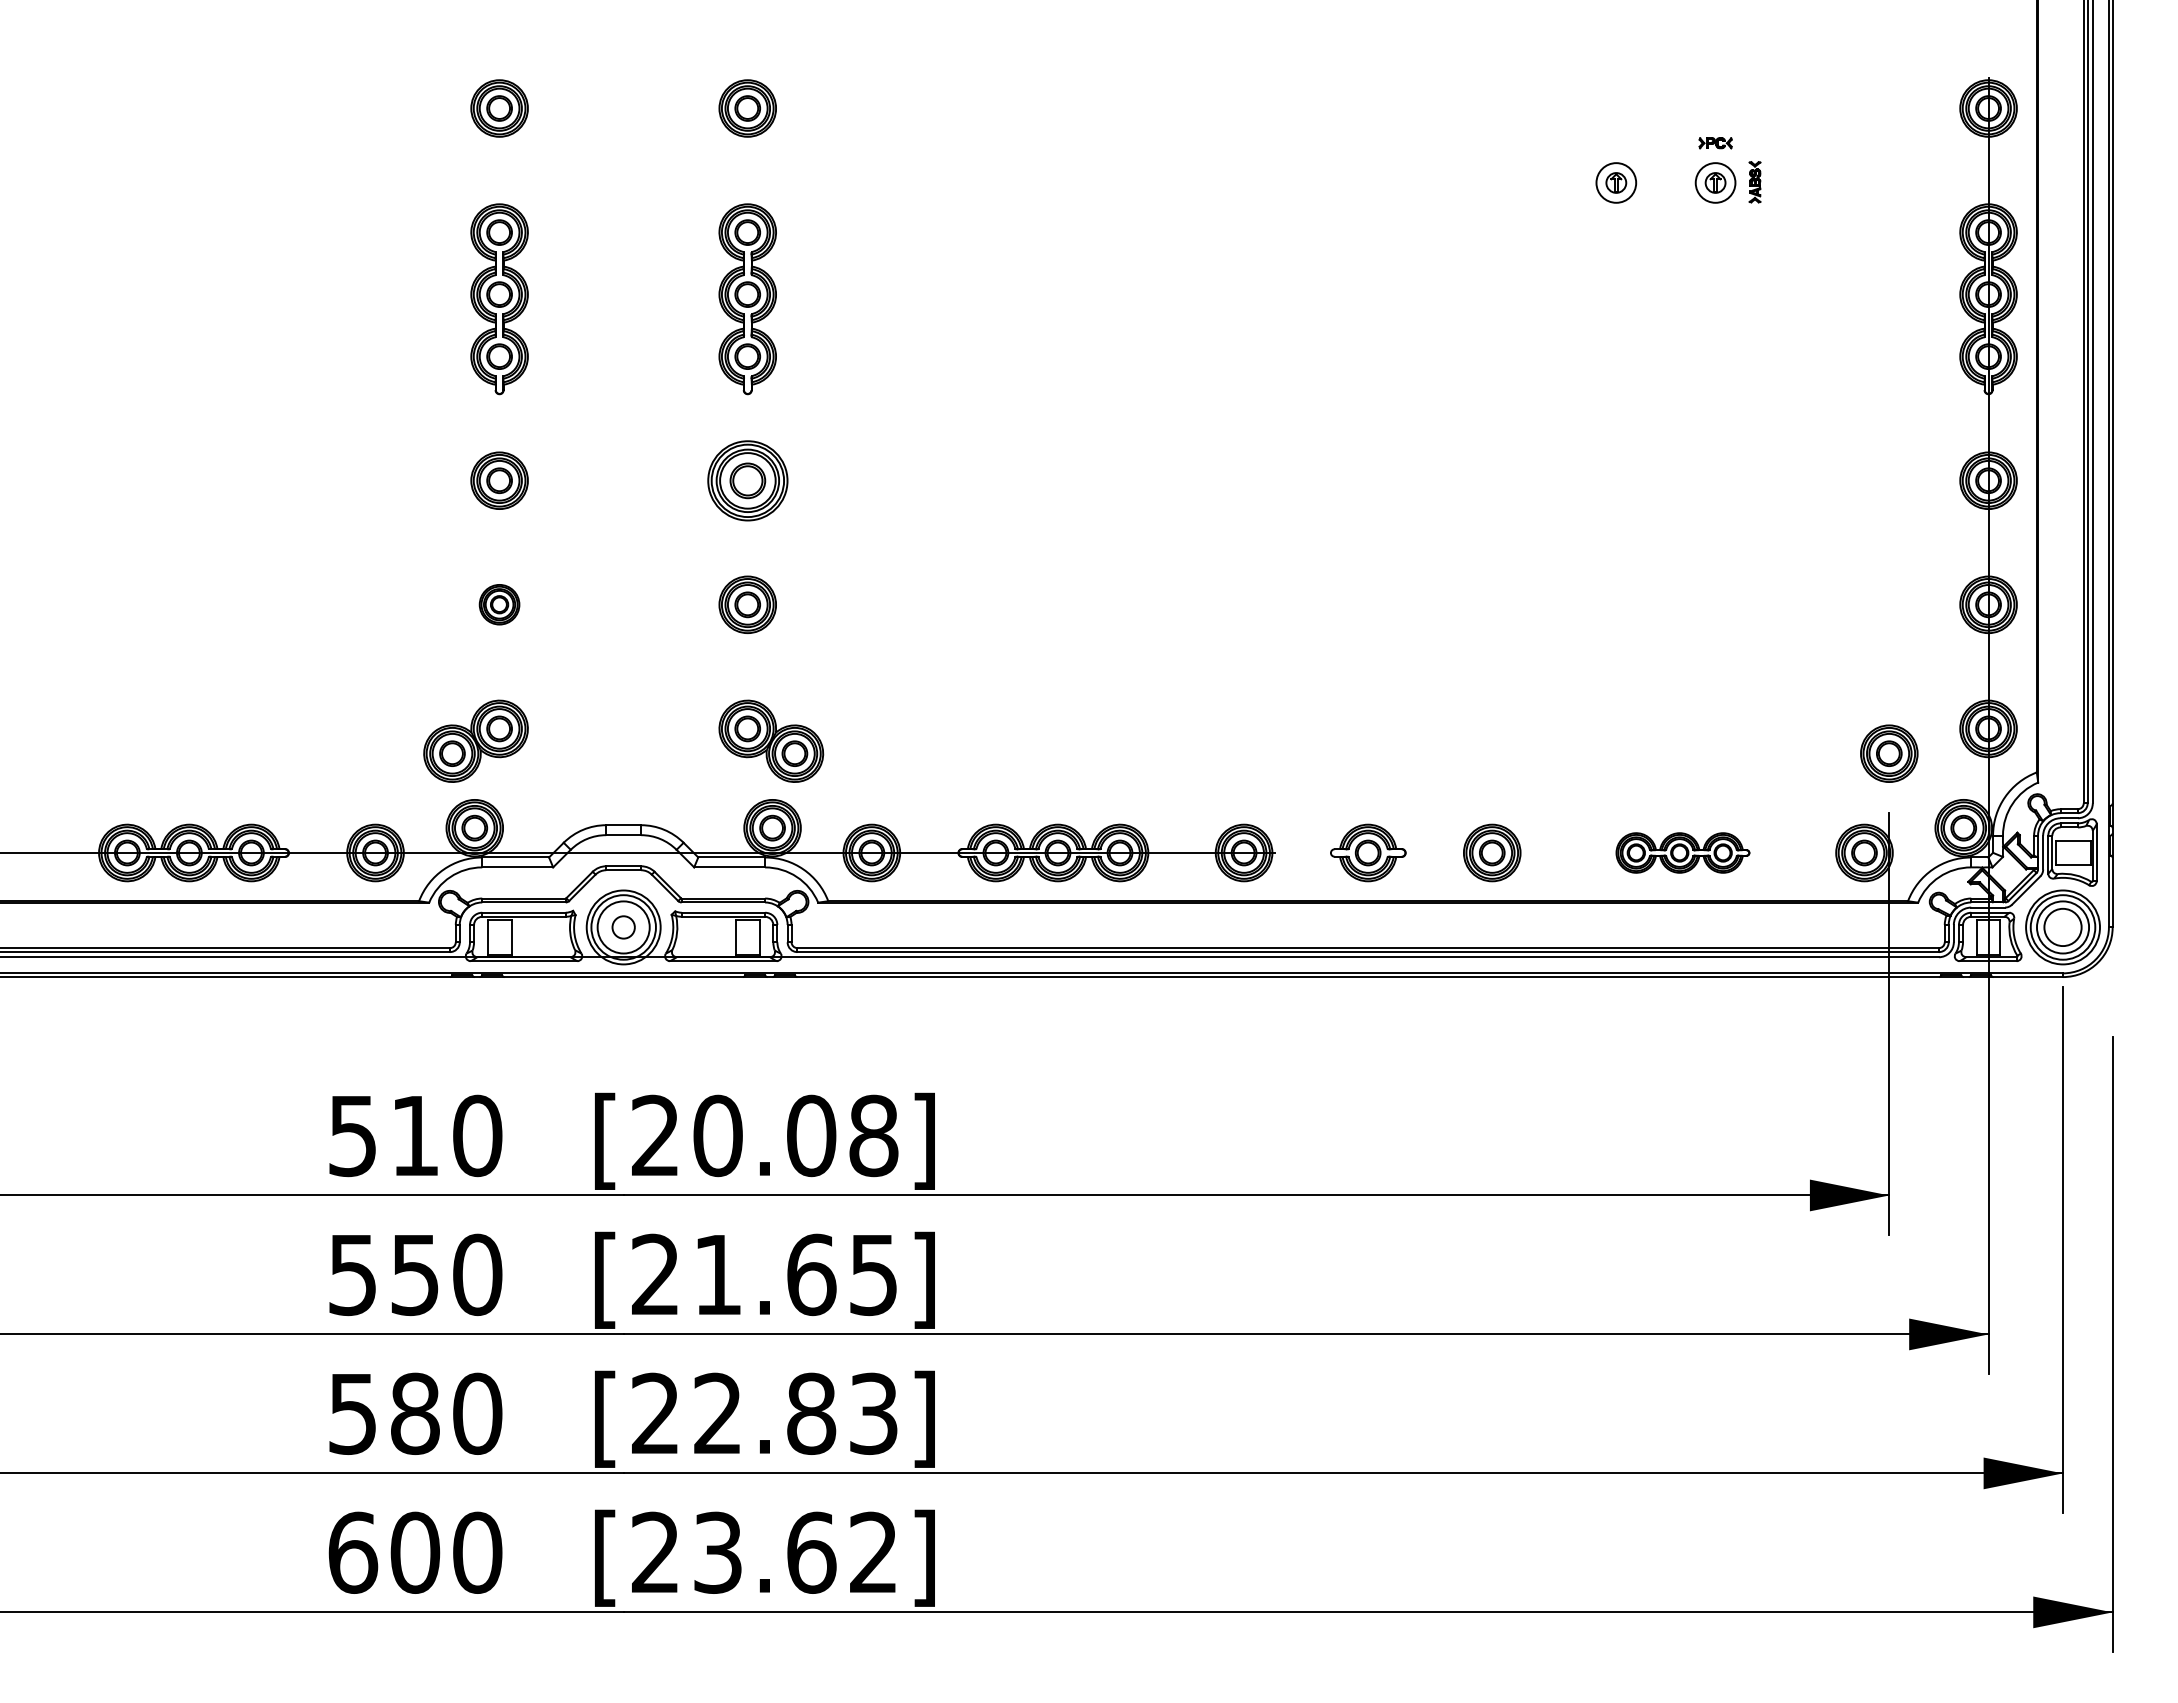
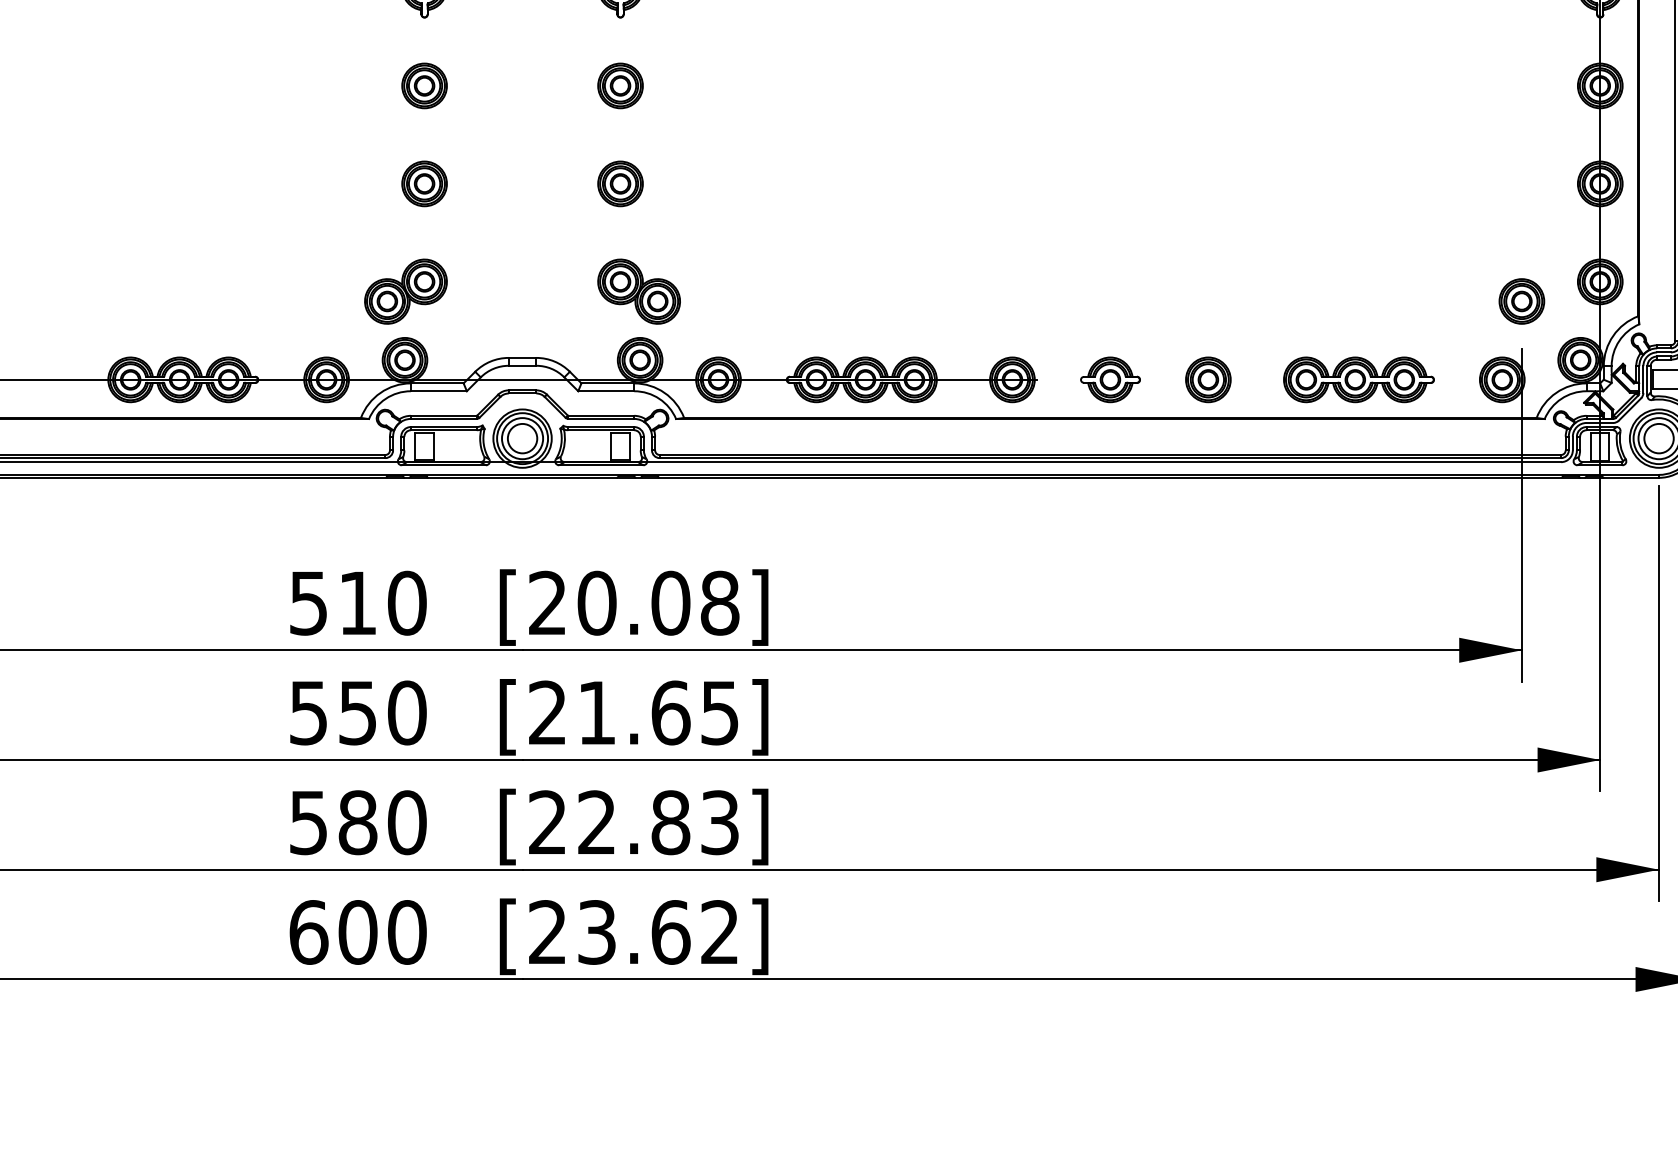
part: (747, 480) -> (620, 85), size x0.71
part: (499, 604) -> (424, 183), size x1.43
part: (1682, 852) -> (1358, 379), size x1.43
circle: (623, 927) -> (522, 438), size x1.67

